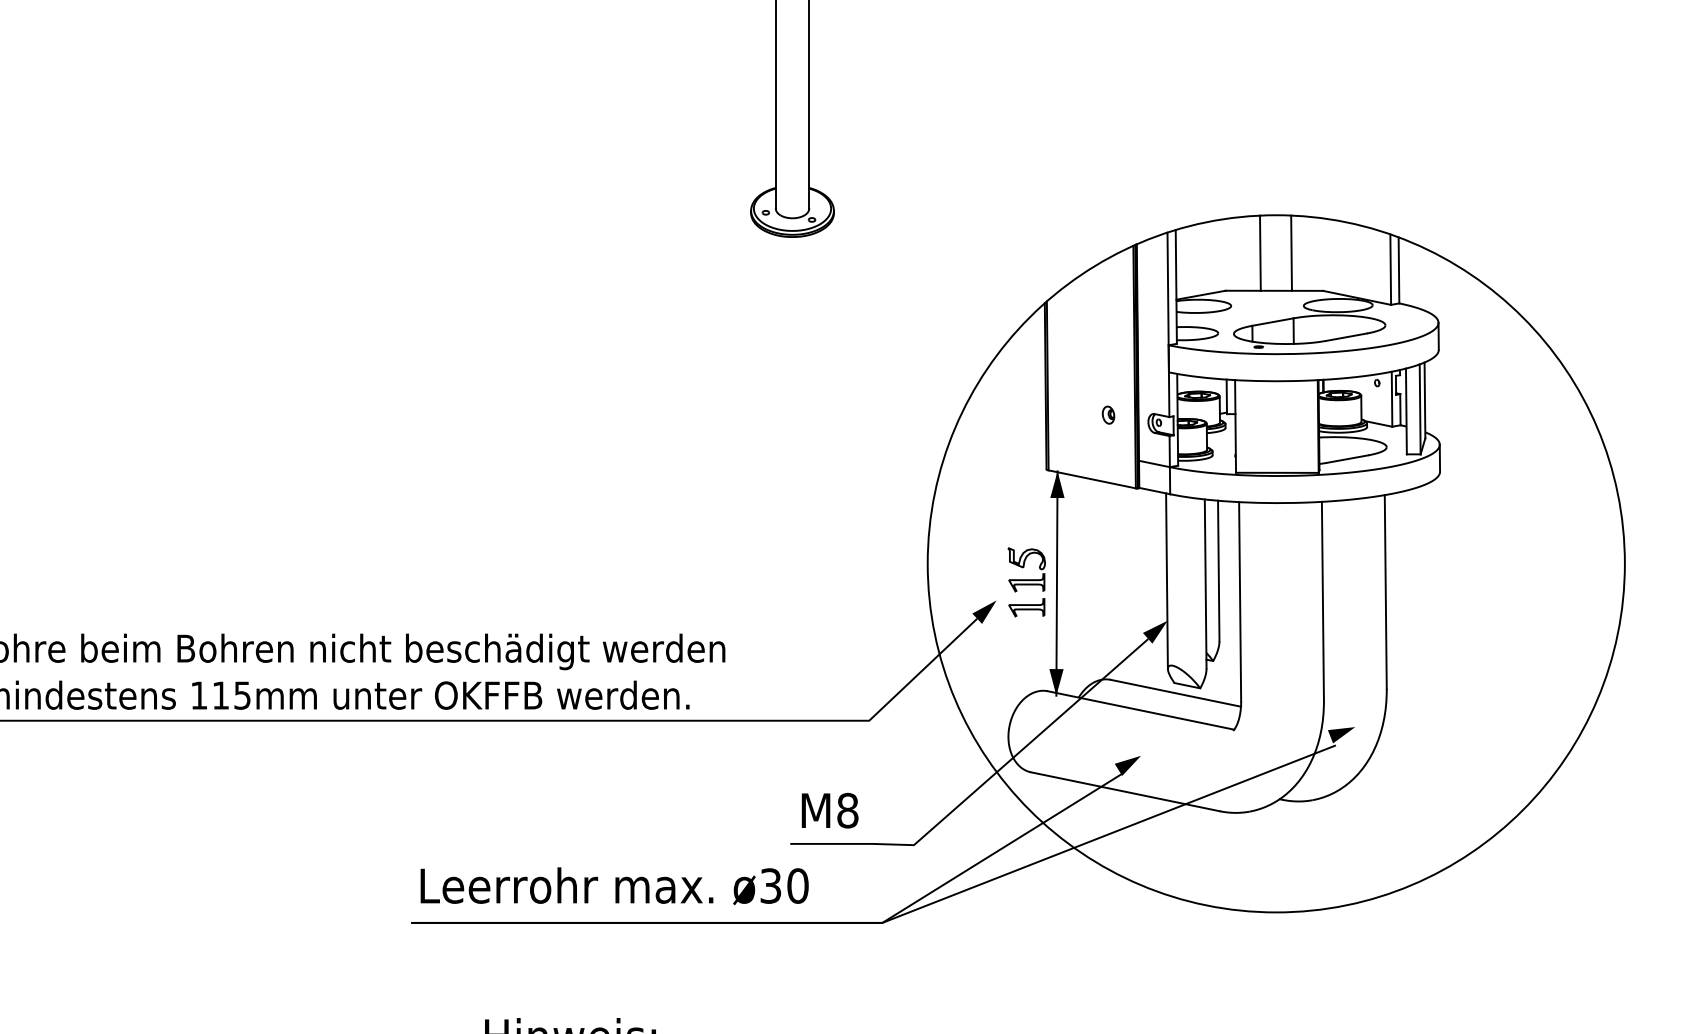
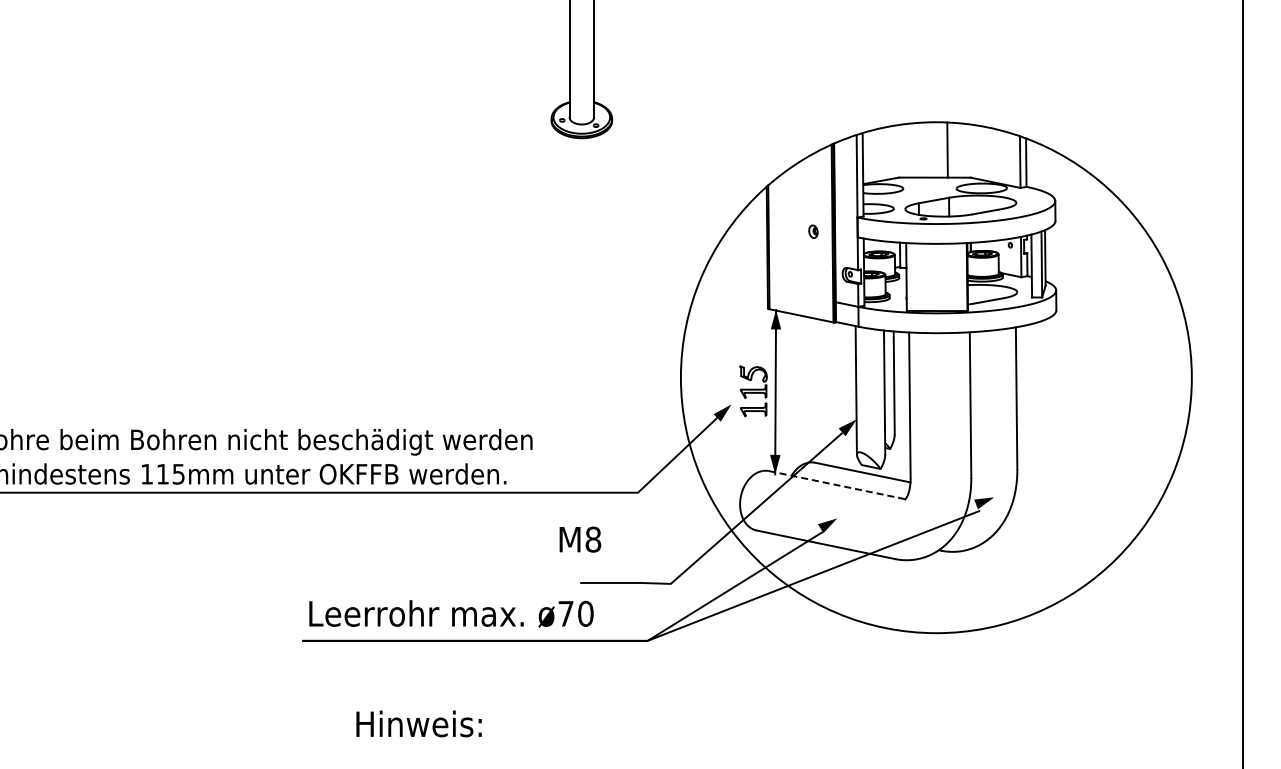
line: (1260, 252) -> (924, 149), removed
part: (1108, 414) -> (813, 231), moved
line: (1141, 710) -> (837, 485), solid -> dashed
text: (830, 810) -> (580, 539), moved
text: (770, 885) -> (565, 613), ø30 -> ø70

